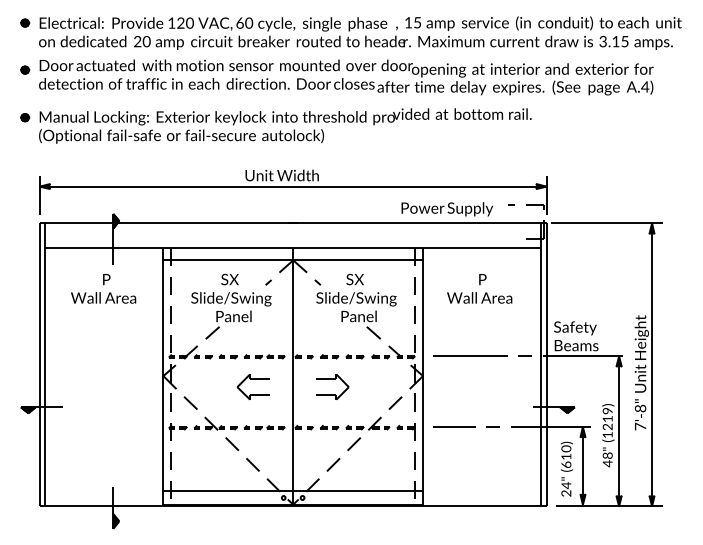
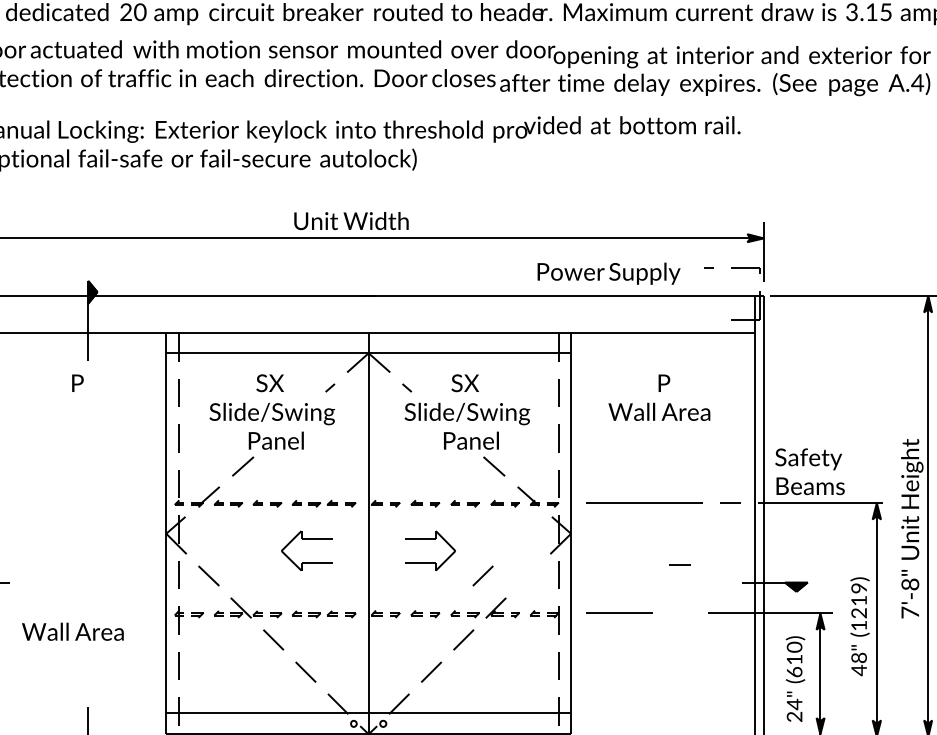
text: (103, 297) -> (72, 631), moved
line: (395, 402) -> (482, 574), moved
line: (492, 426) -> (679, 564), moved

